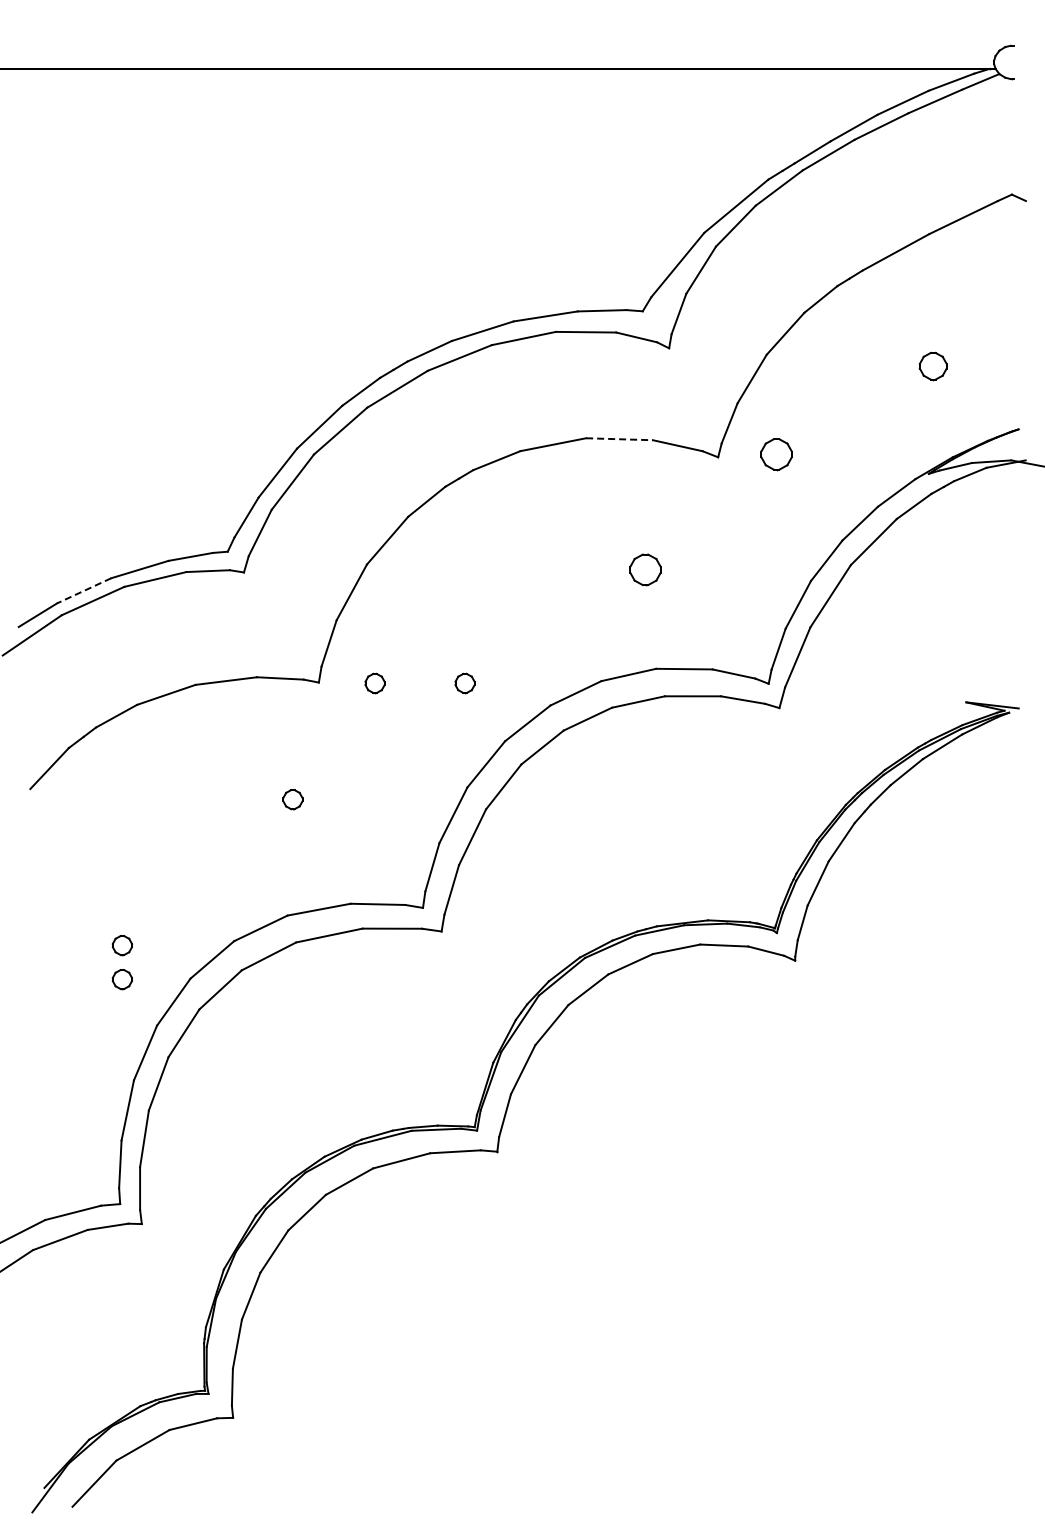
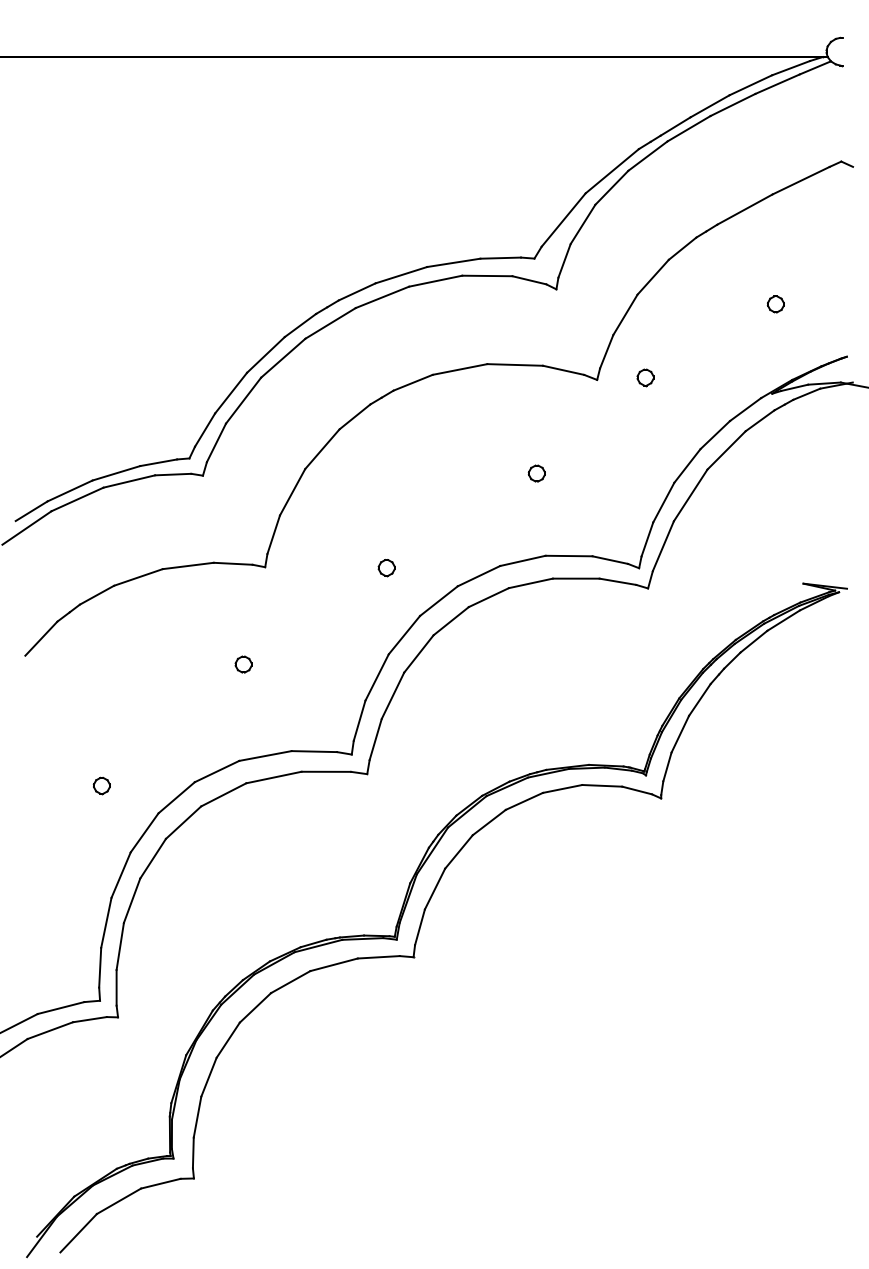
part: (932, 366) -> (775, 304), size x0.71
line: (620, 439) -> (515, 365), dashed -> solid
part: (775, 454) -> (644, 377), size x0.62
part: (645, 569) -> (536, 473), size x0.62
line: (84, 590) -> (70, 490), dashed -> solid
part: (374, 683) -> (311, 567), removed
part: (121, 979) -> (101, 814), removed

